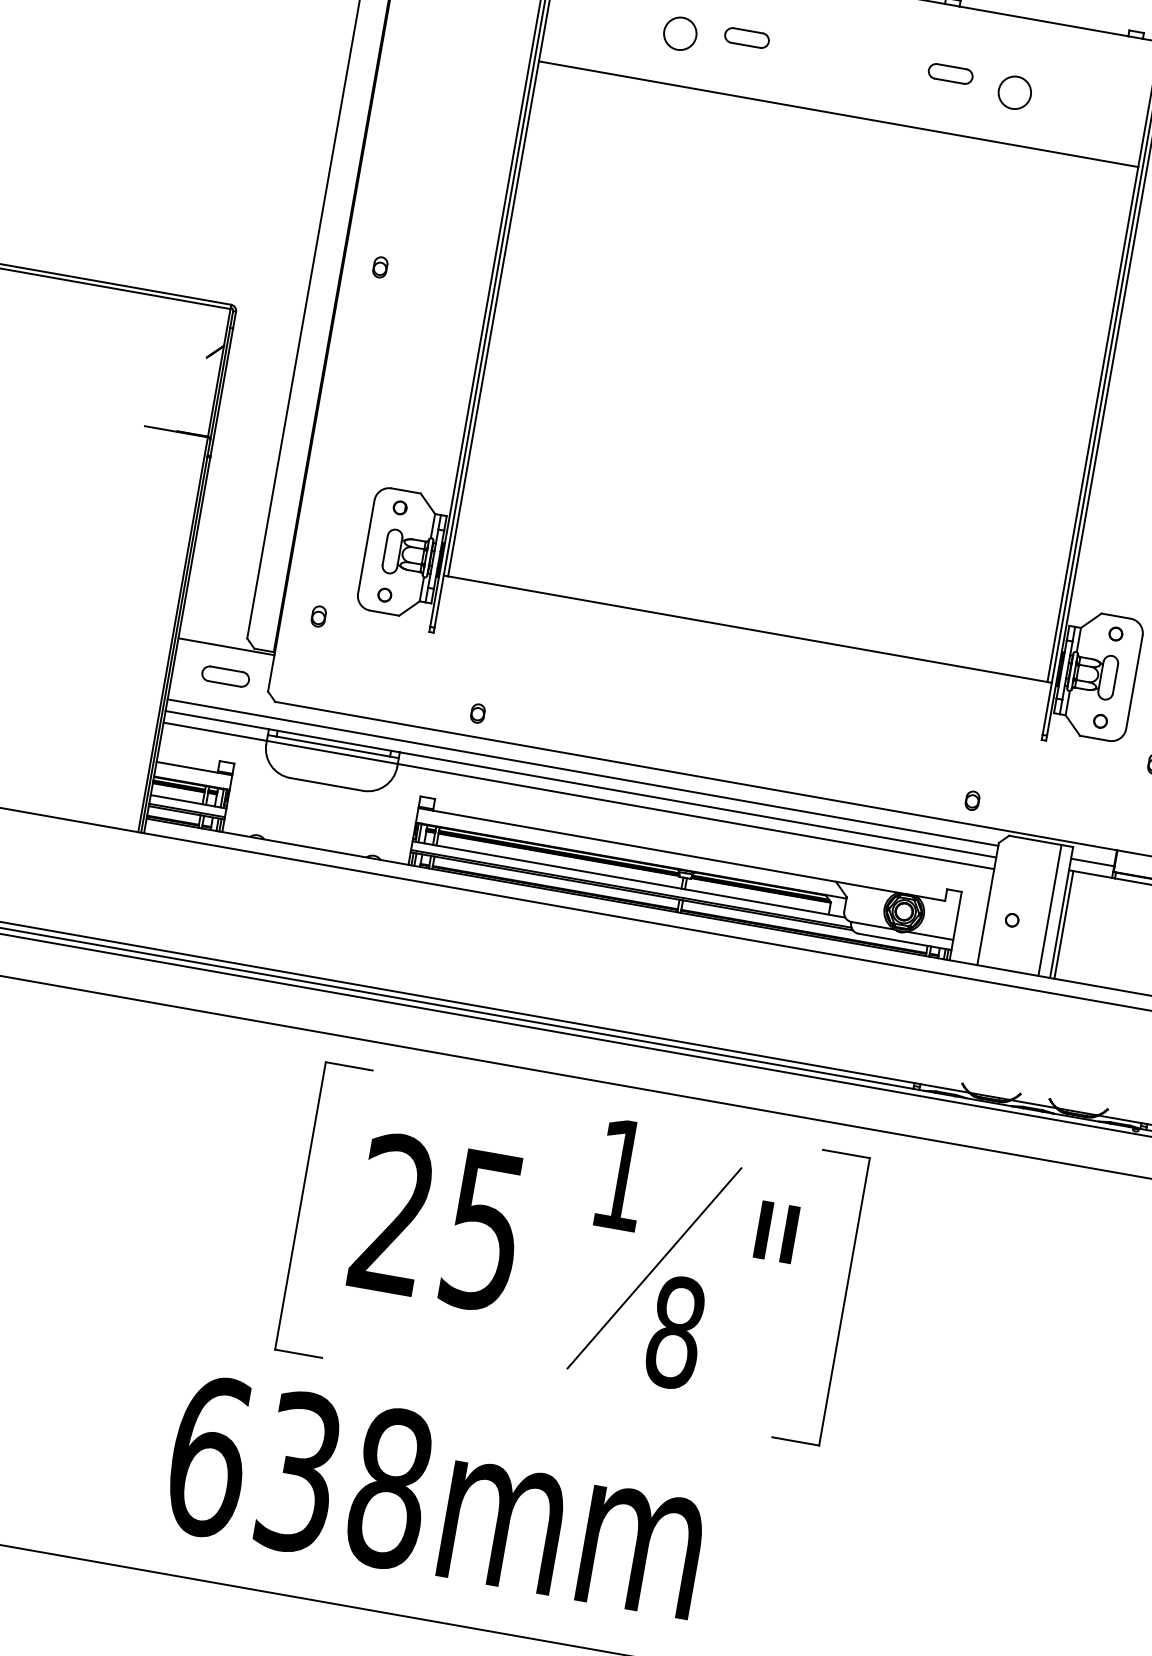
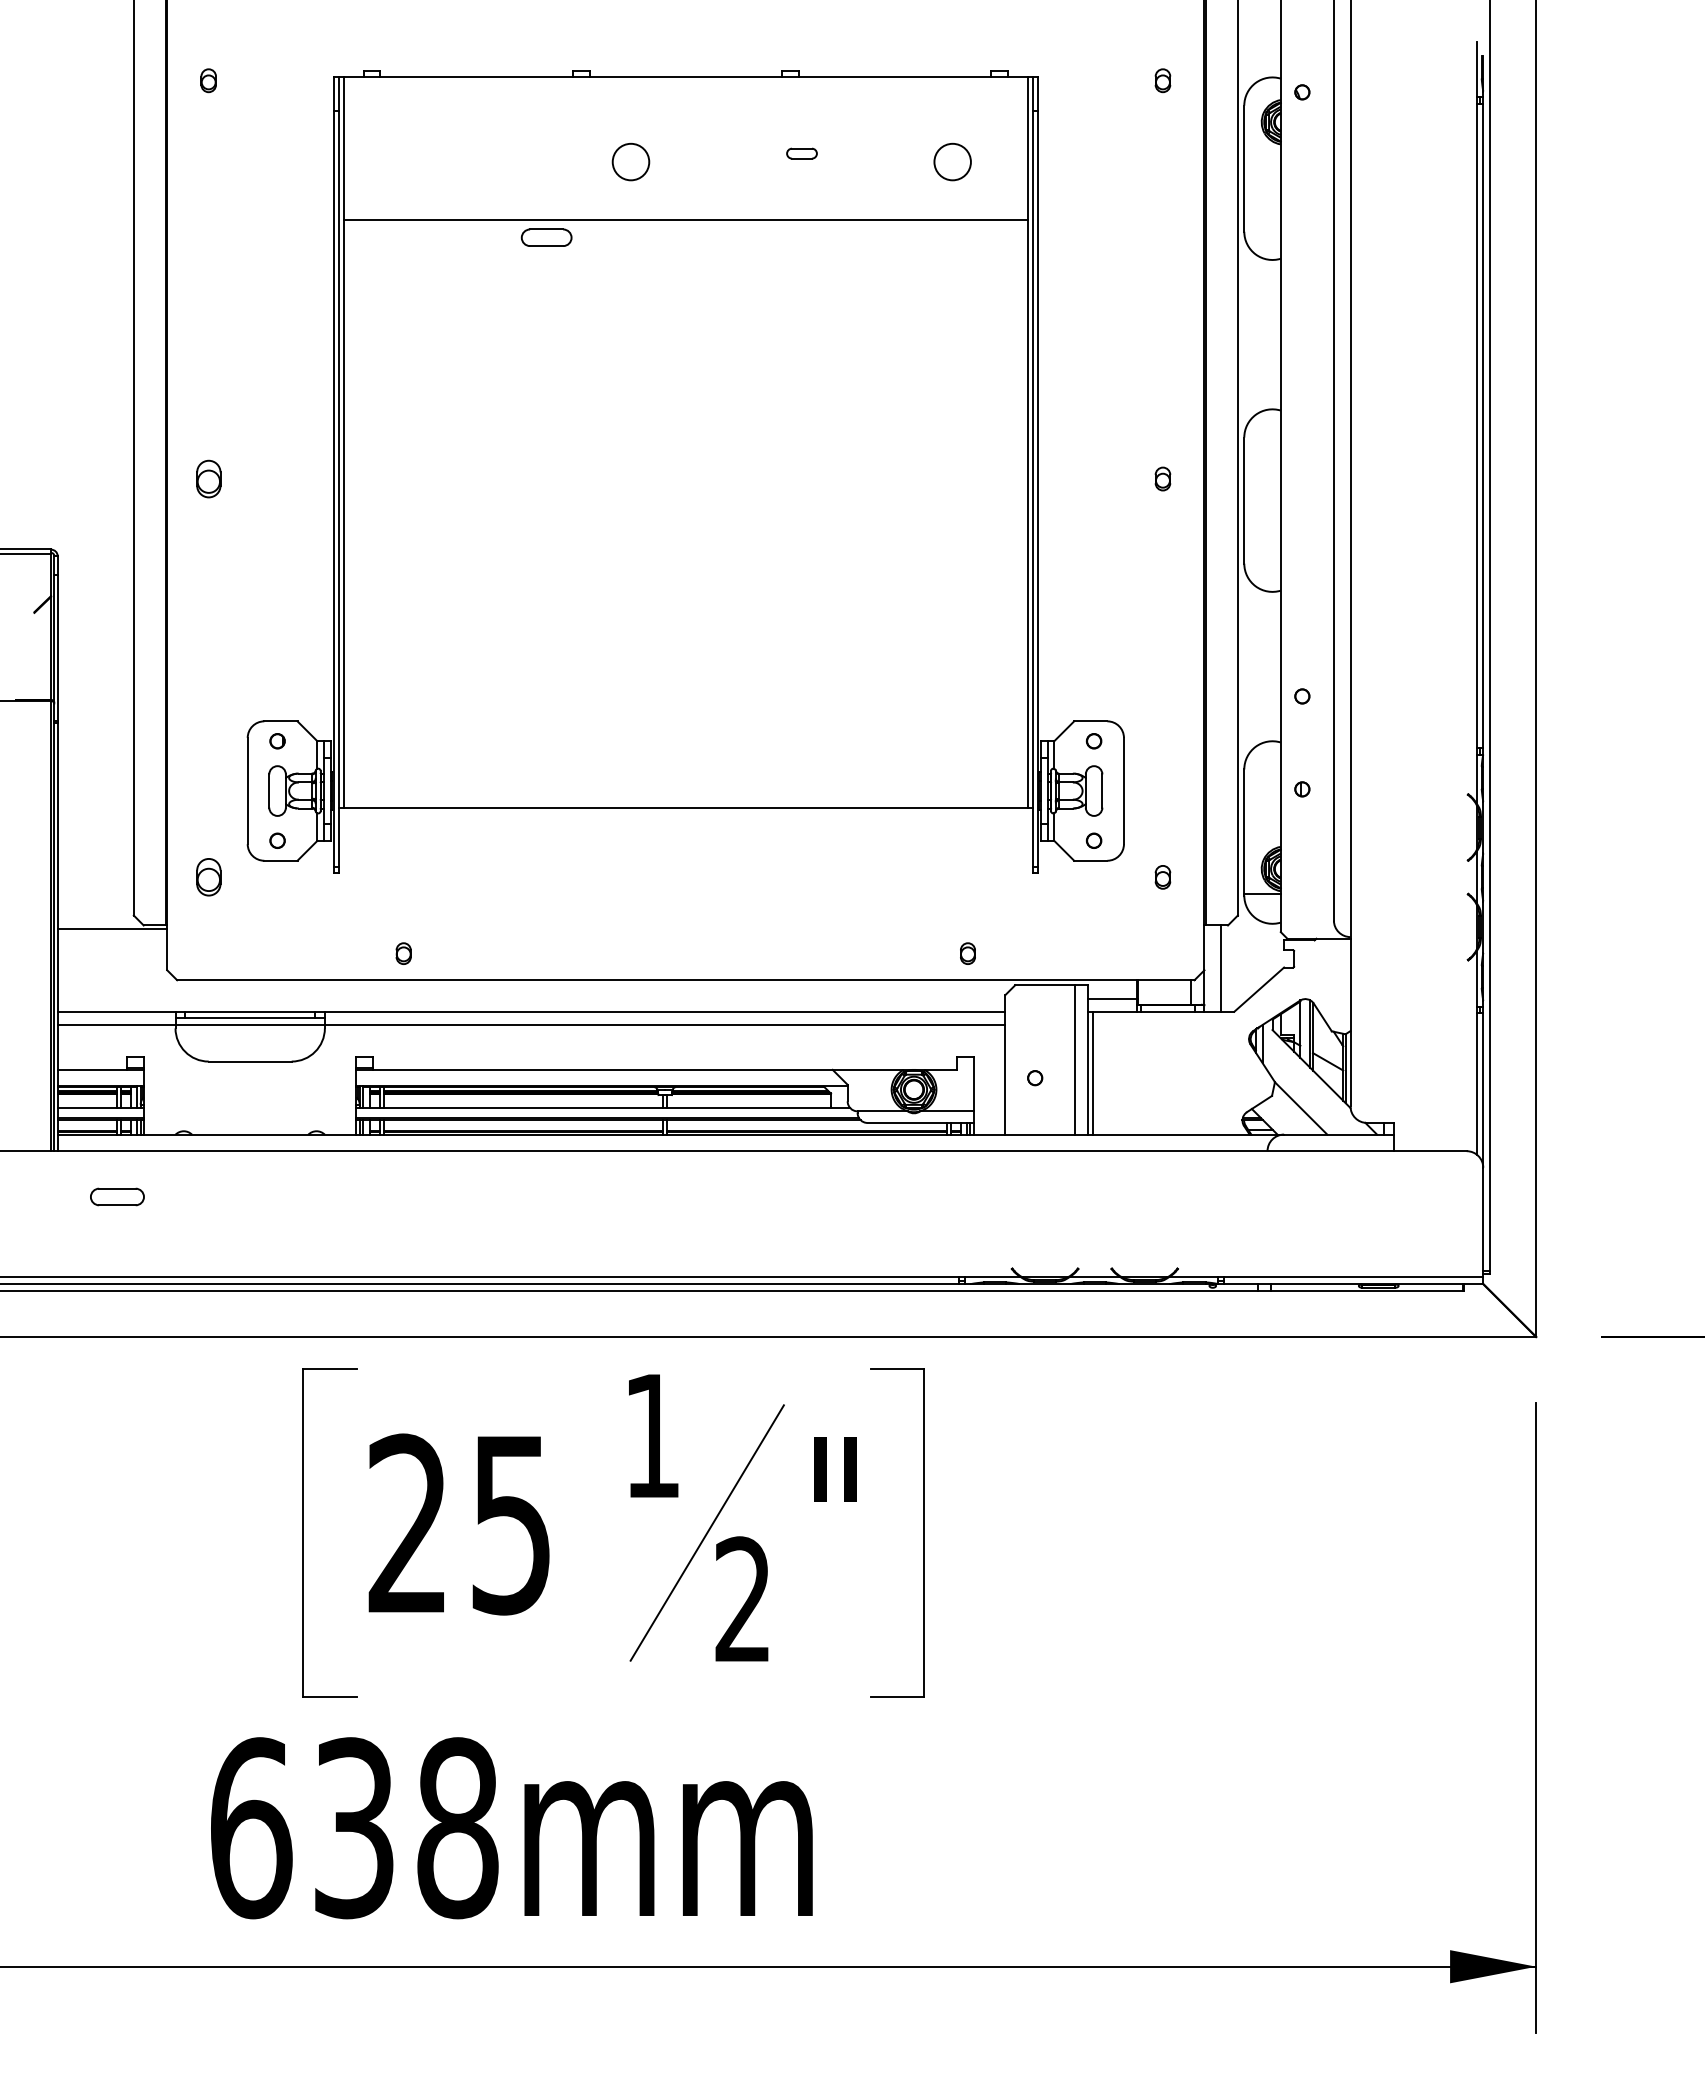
circle: (679, 33) -> (630, 161), moved
part: (746, 37) -> (546, 237), moved
part: (950, 73) -> (801, 153), size x0.6
circle: (1014, 92) -> (952, 161), moved
part: (380, 266) -> (208, 478), size x1.6
part: (318, 616) -> (208, 877), size x1.6
part: (225, 676) -> (117, 1196), moved
line: (583, 772) -> (531, 998), removed
text: (675, 1332) -> (743, 1599), 8 -> 2

